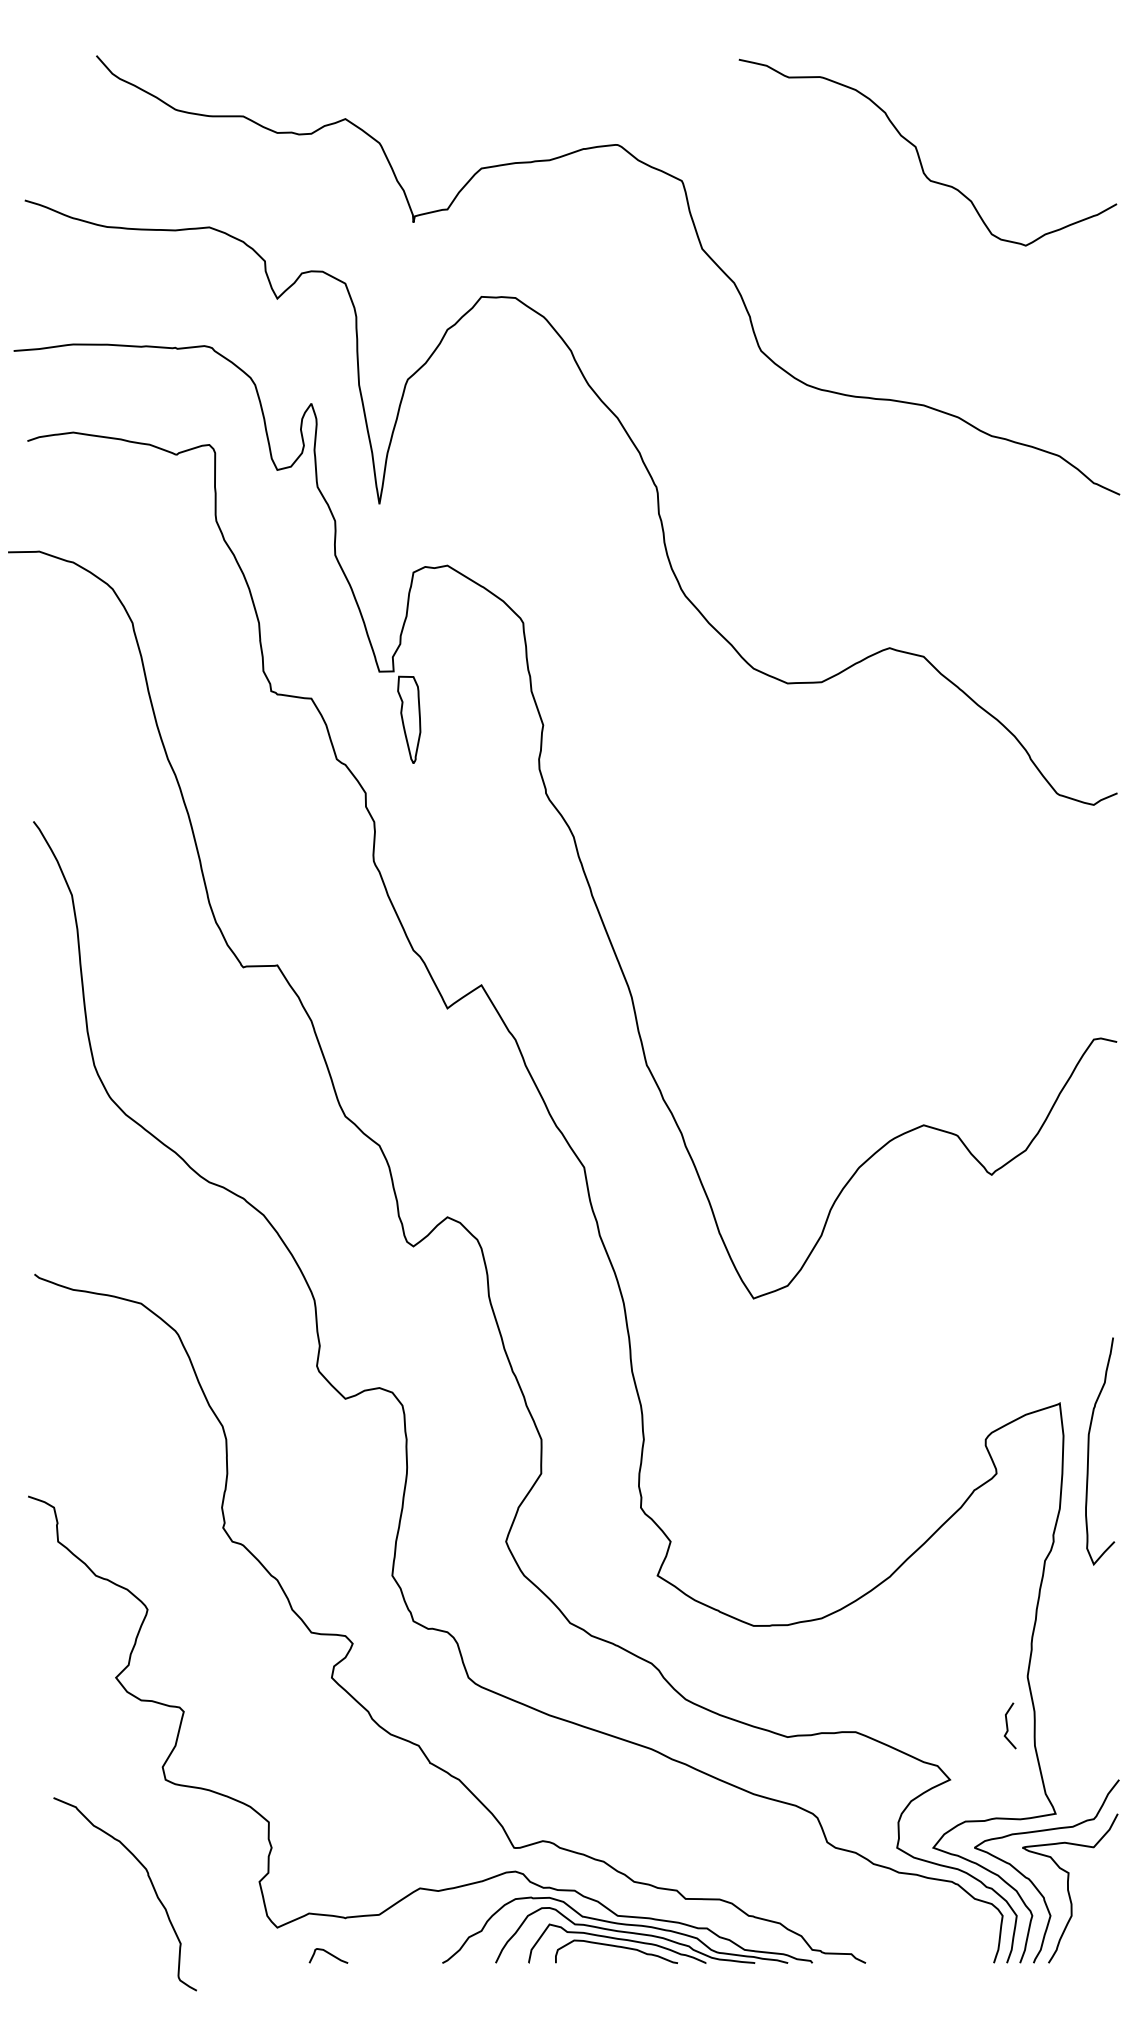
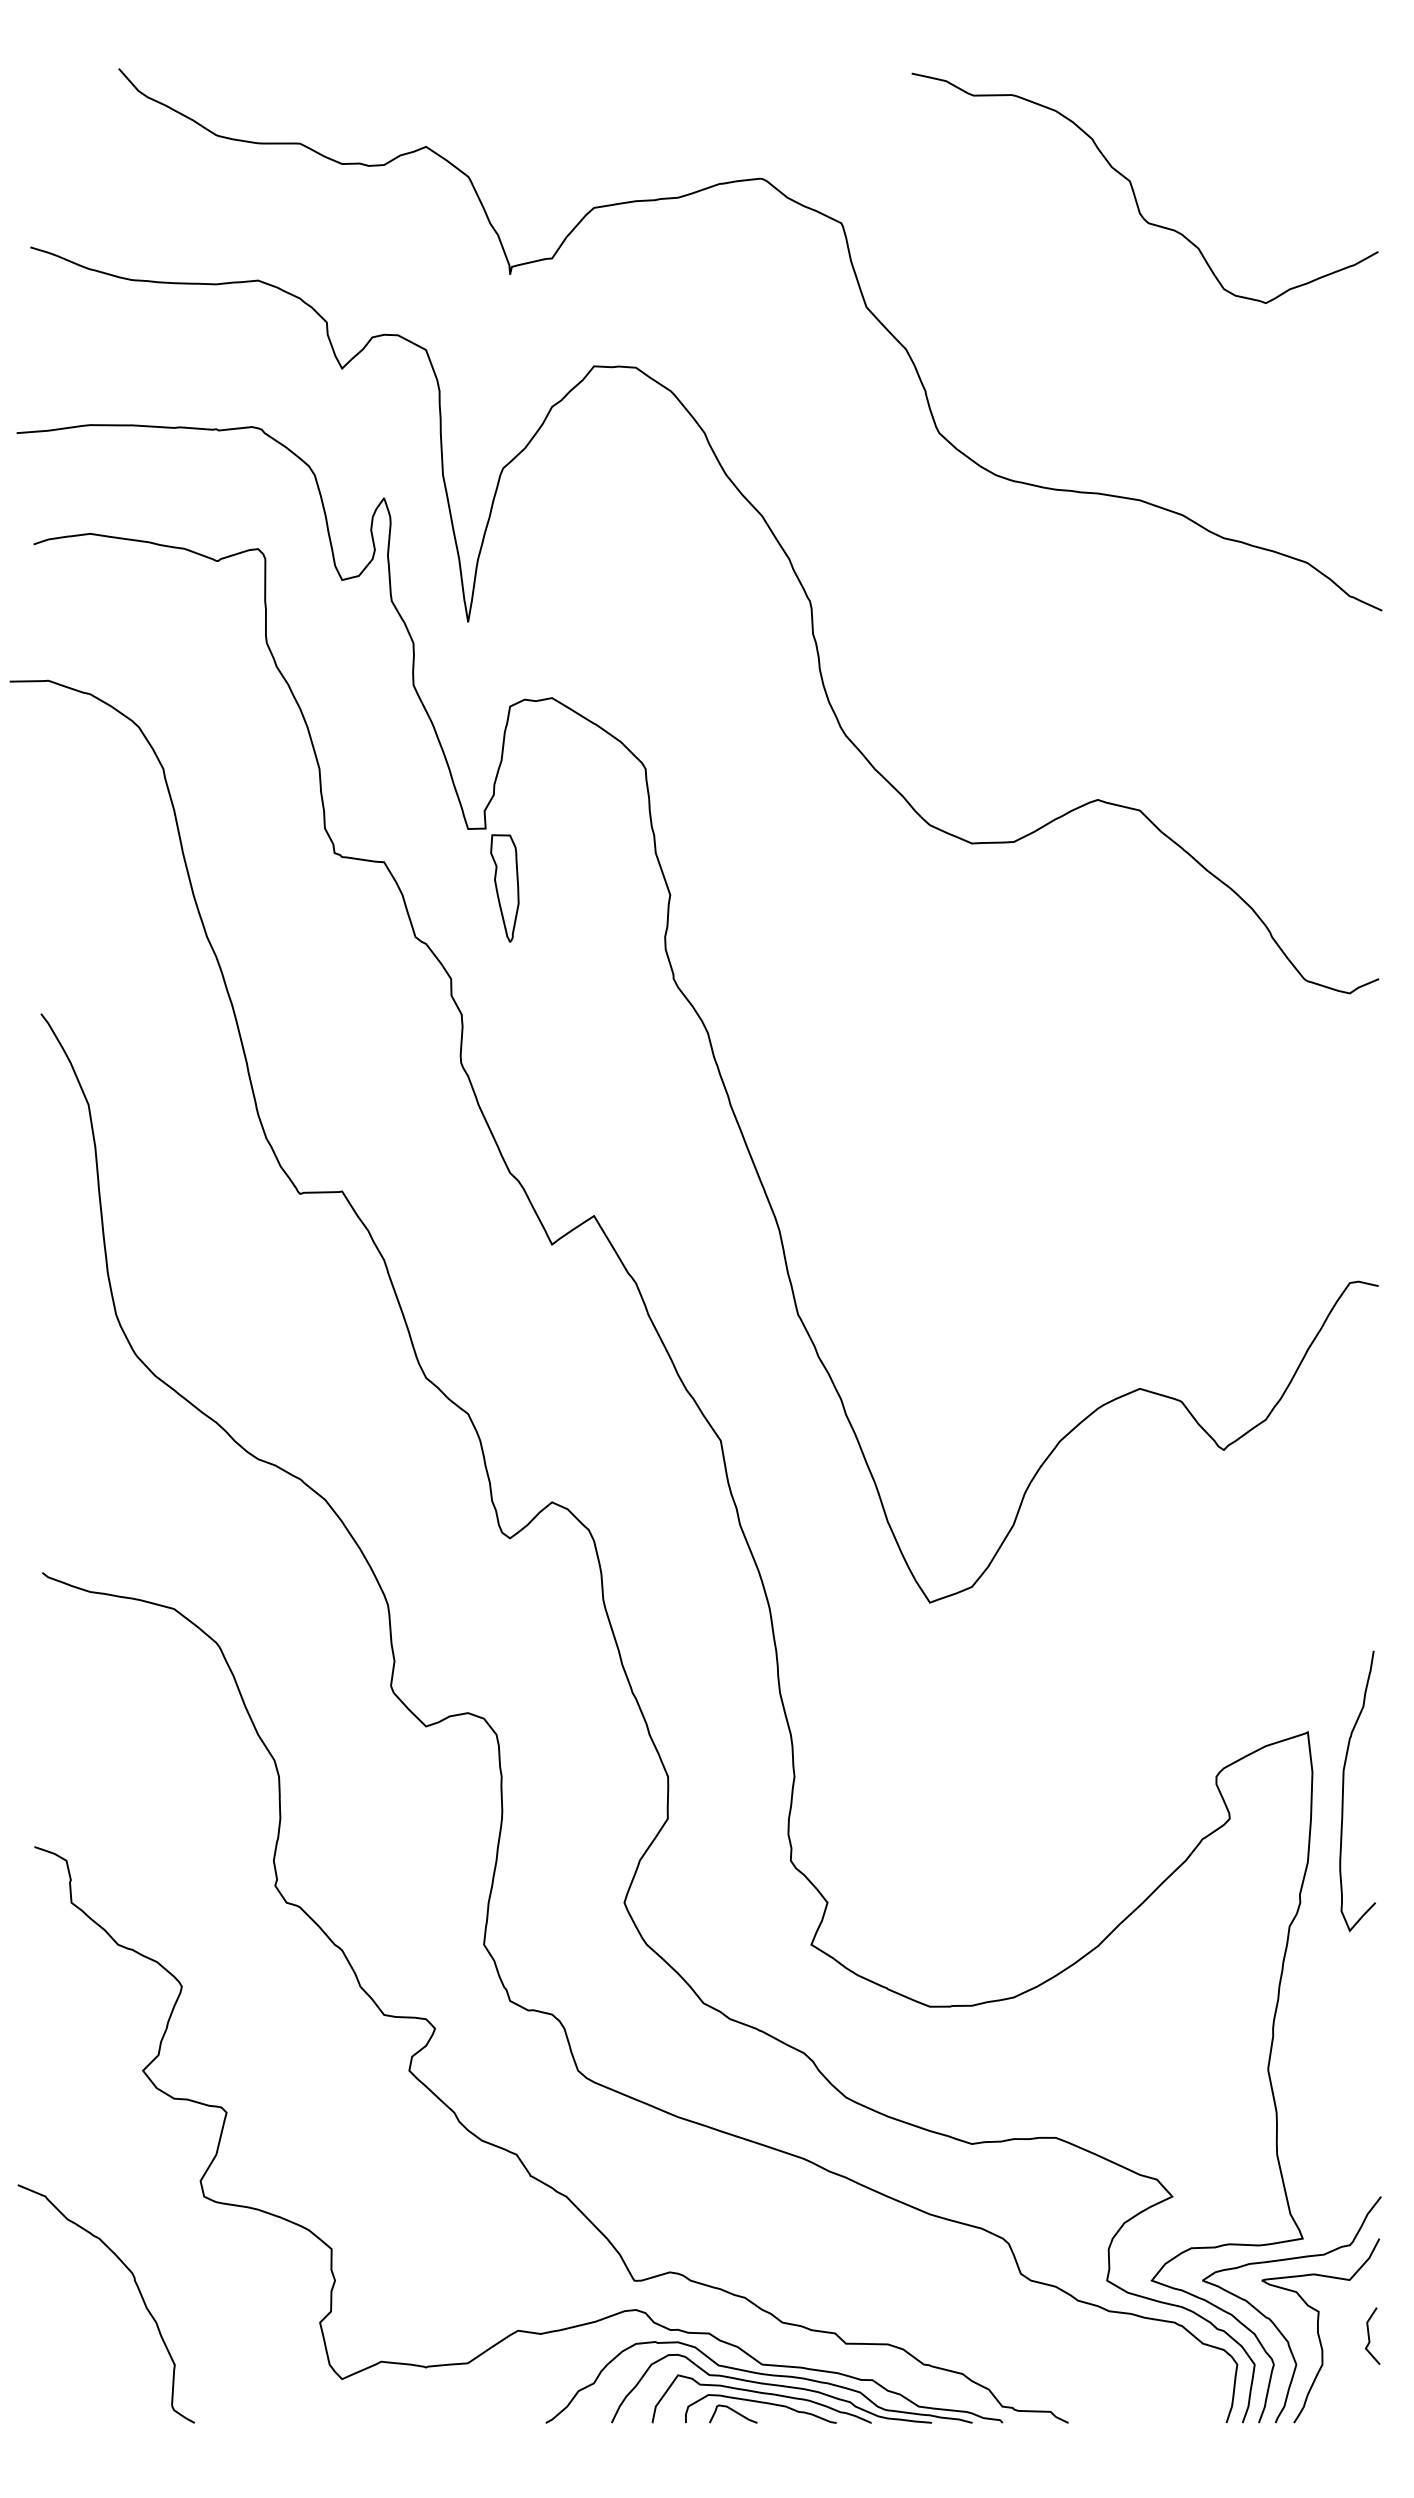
line: (1007, 1725) -> (1369, 2335), moved
curve: (151, 1884) -> (138, 2291), moved
curve: (329, 1954) -> (734, 2412), moved

